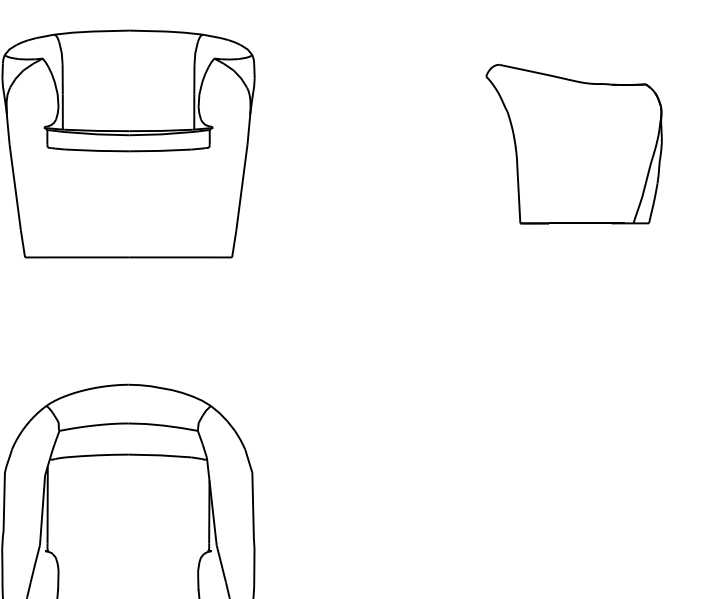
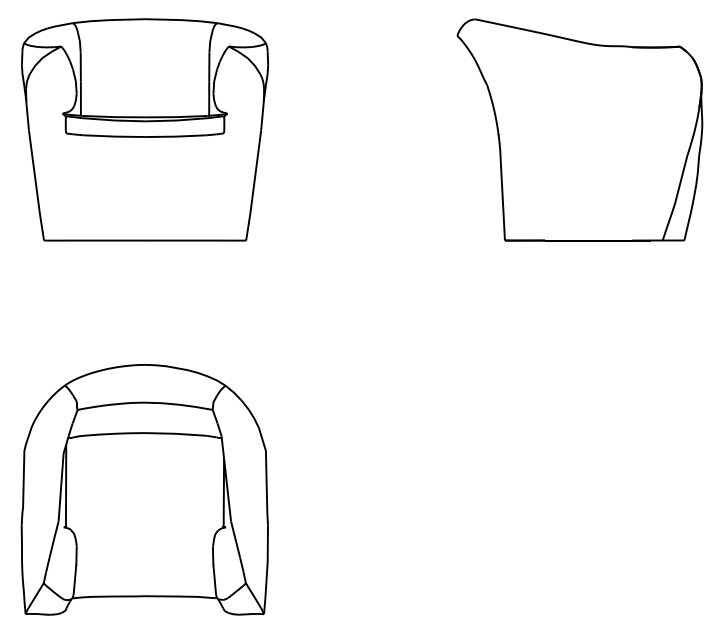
part: (573, 143) -> (579, 129), size x1.43

